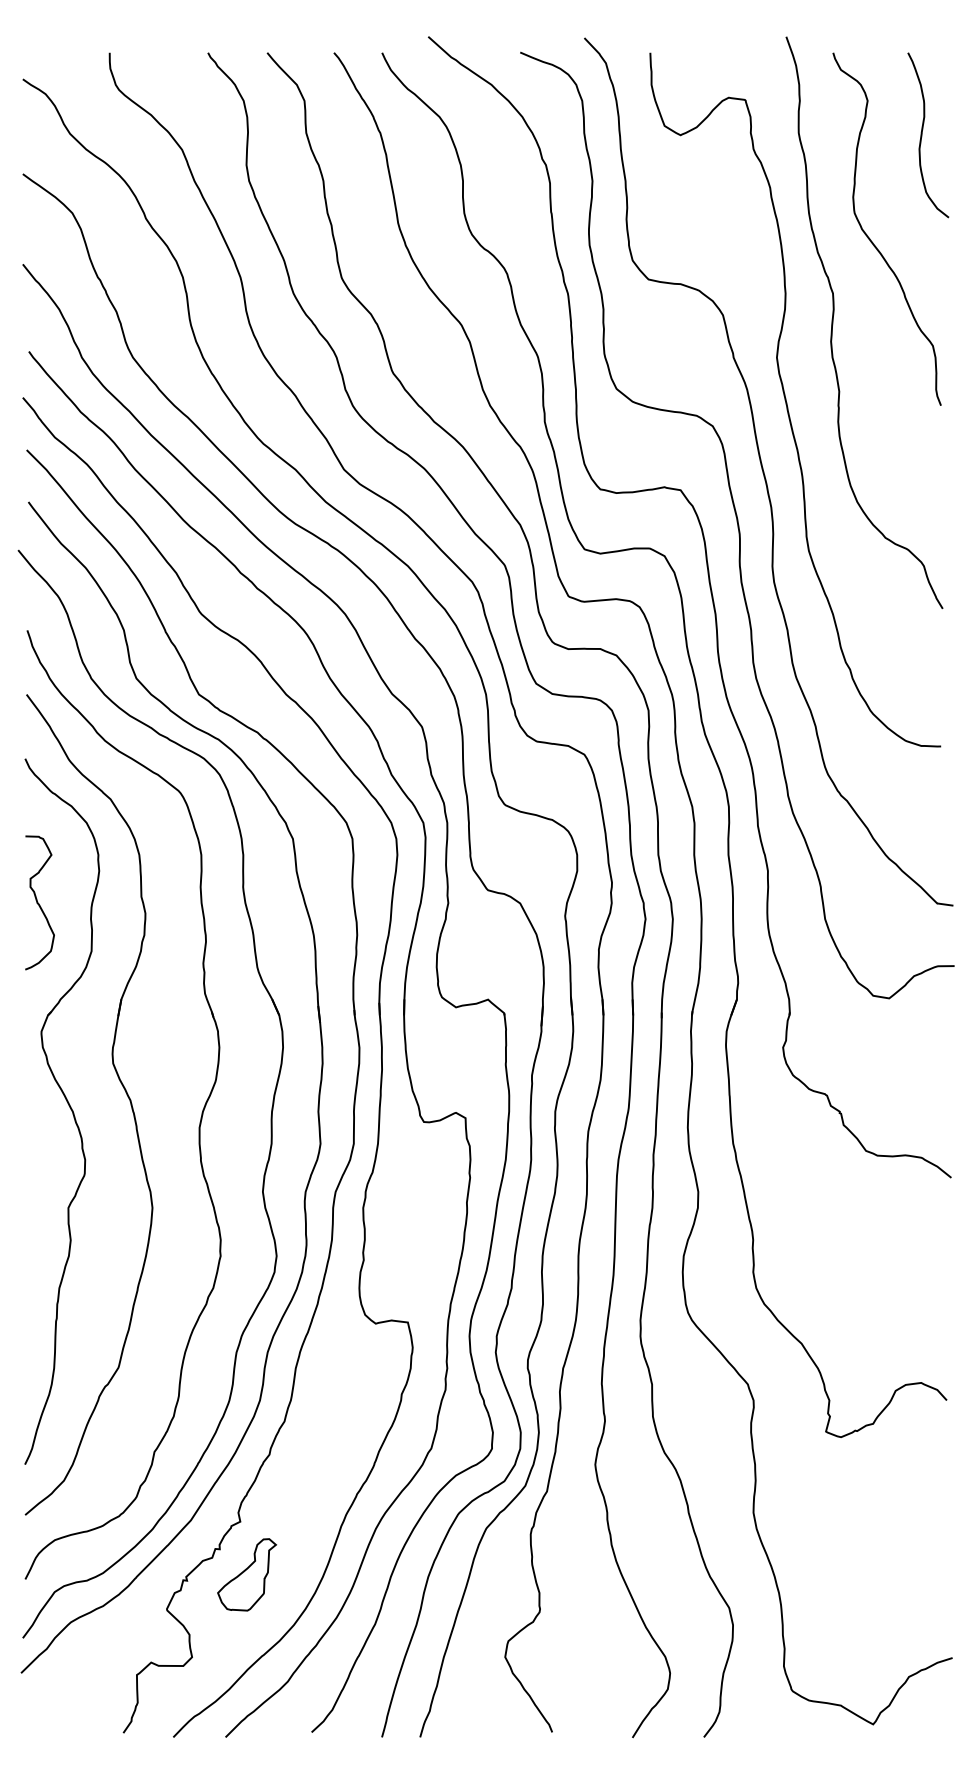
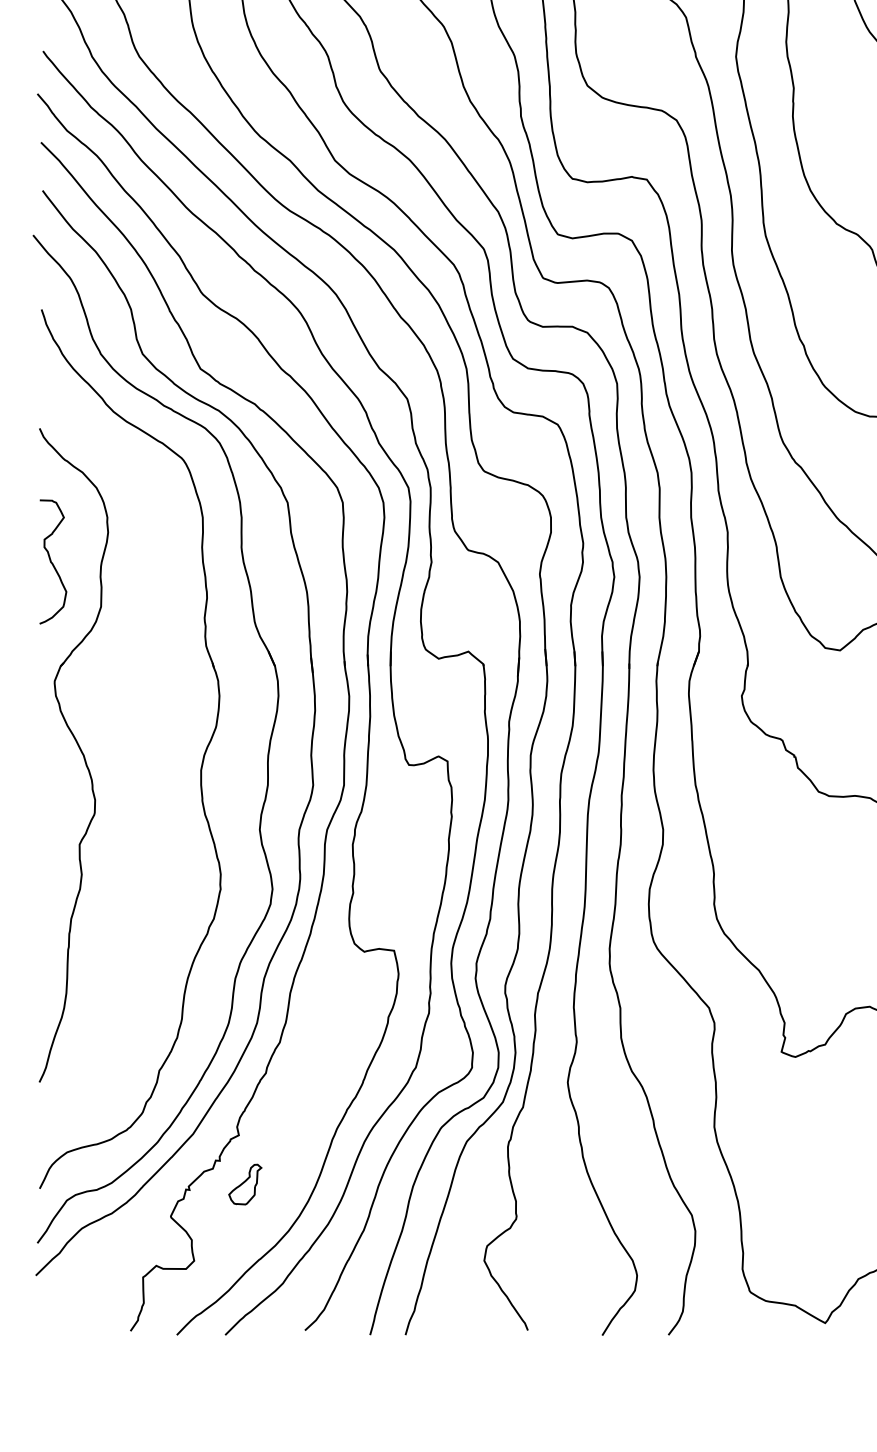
part: (120, 1083) -> (127, 729), removed
part: (247, 1574) -> (245, 1184), size x0.6

